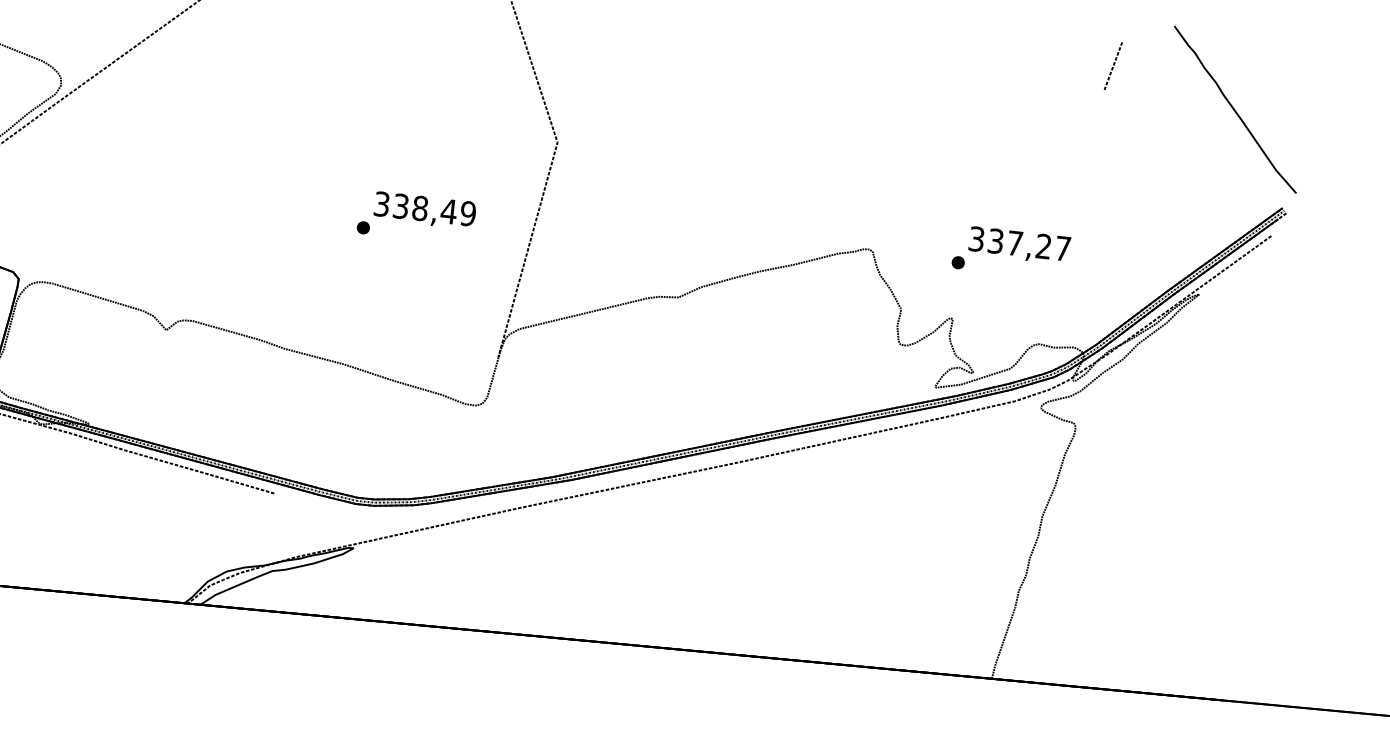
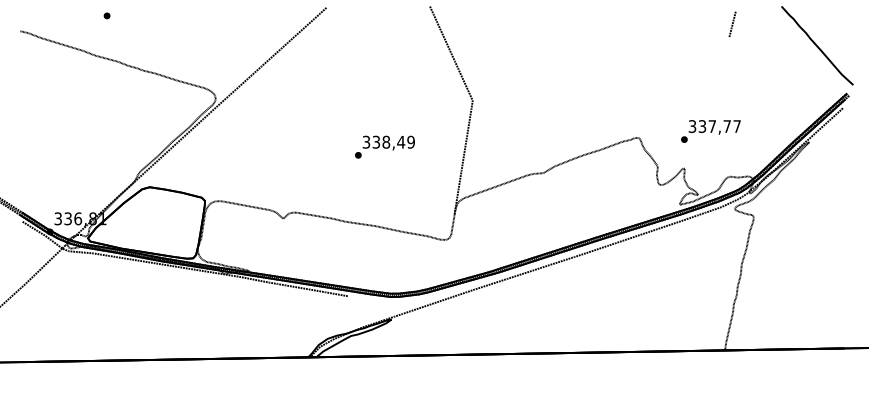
line: (1113, 64) -> (732, 23), moved
text: (415, 216) -> (384, 146), moved
text: (1042, 246) -> (726, 126), 337,27 -> 337,77

